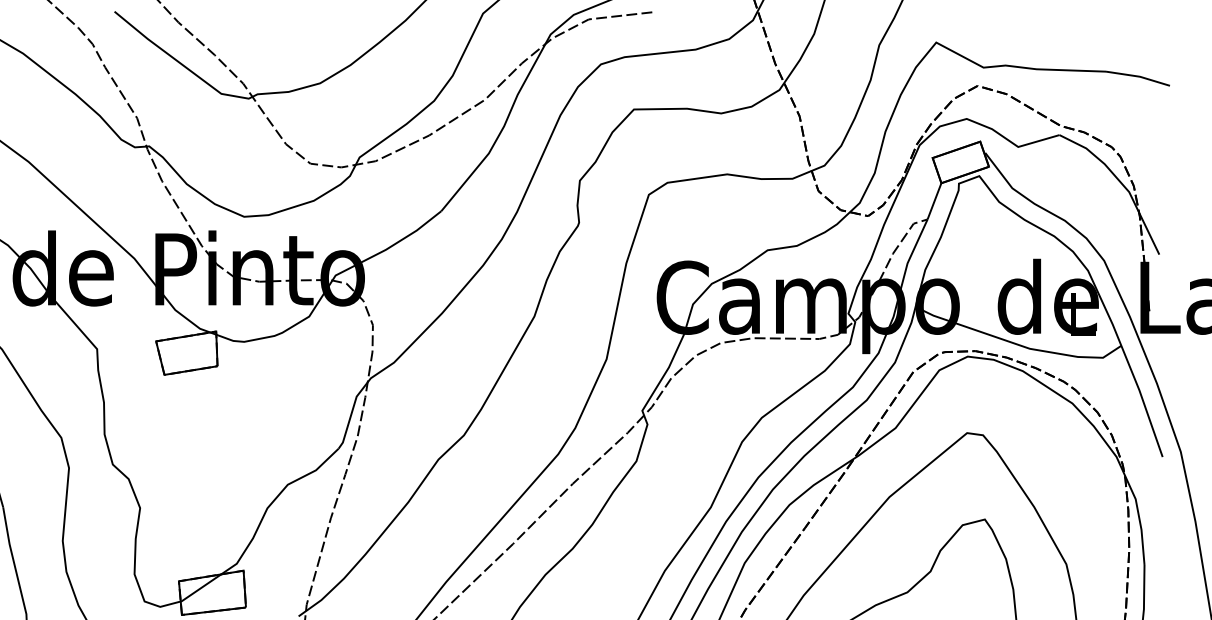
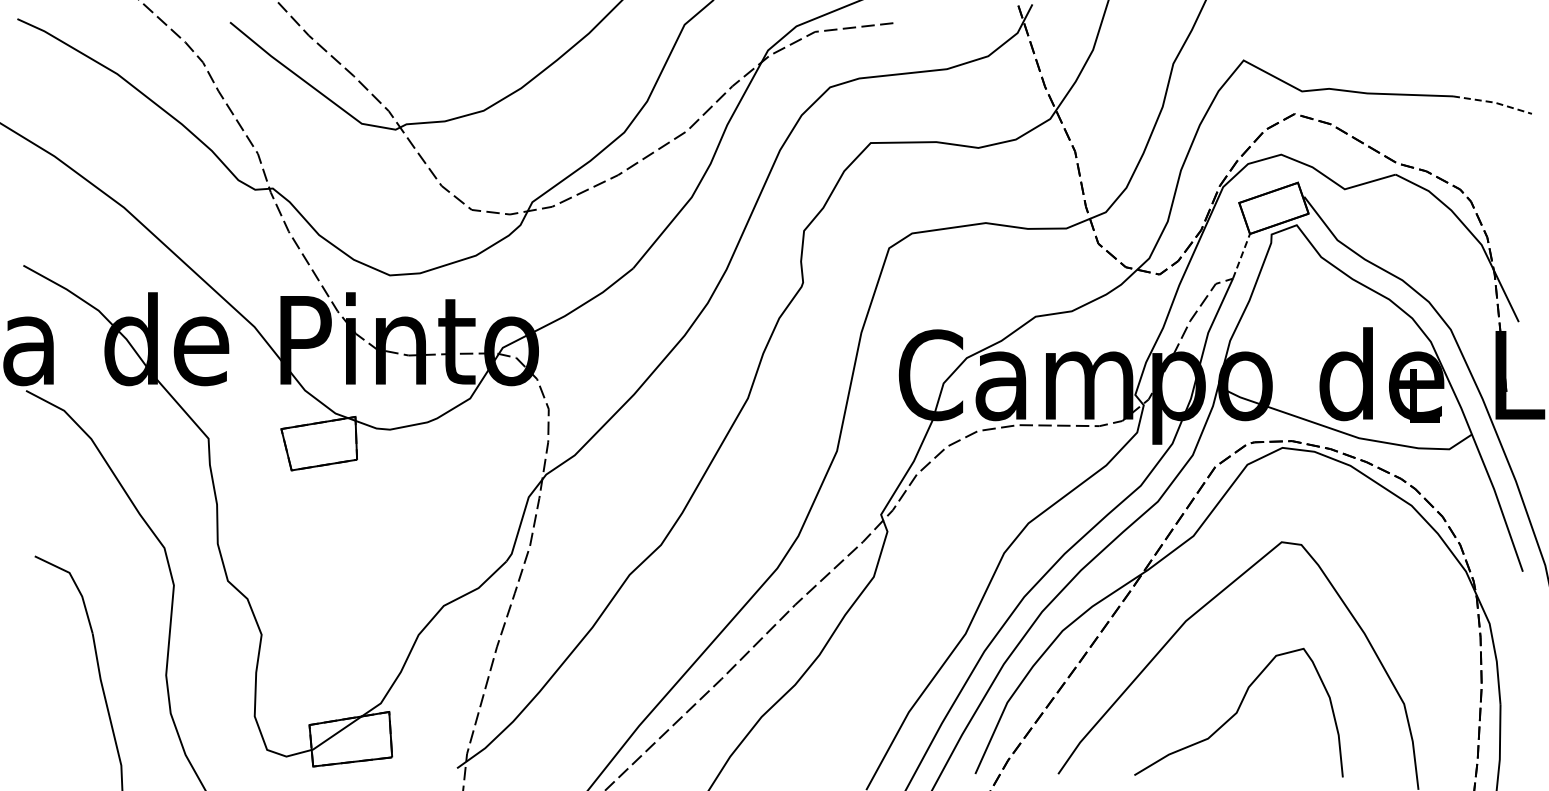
line: (1139, 76) -> (1494, 102), solid -> dashed
line: (934, 201) -> (1241, 256), solid -> dashed

